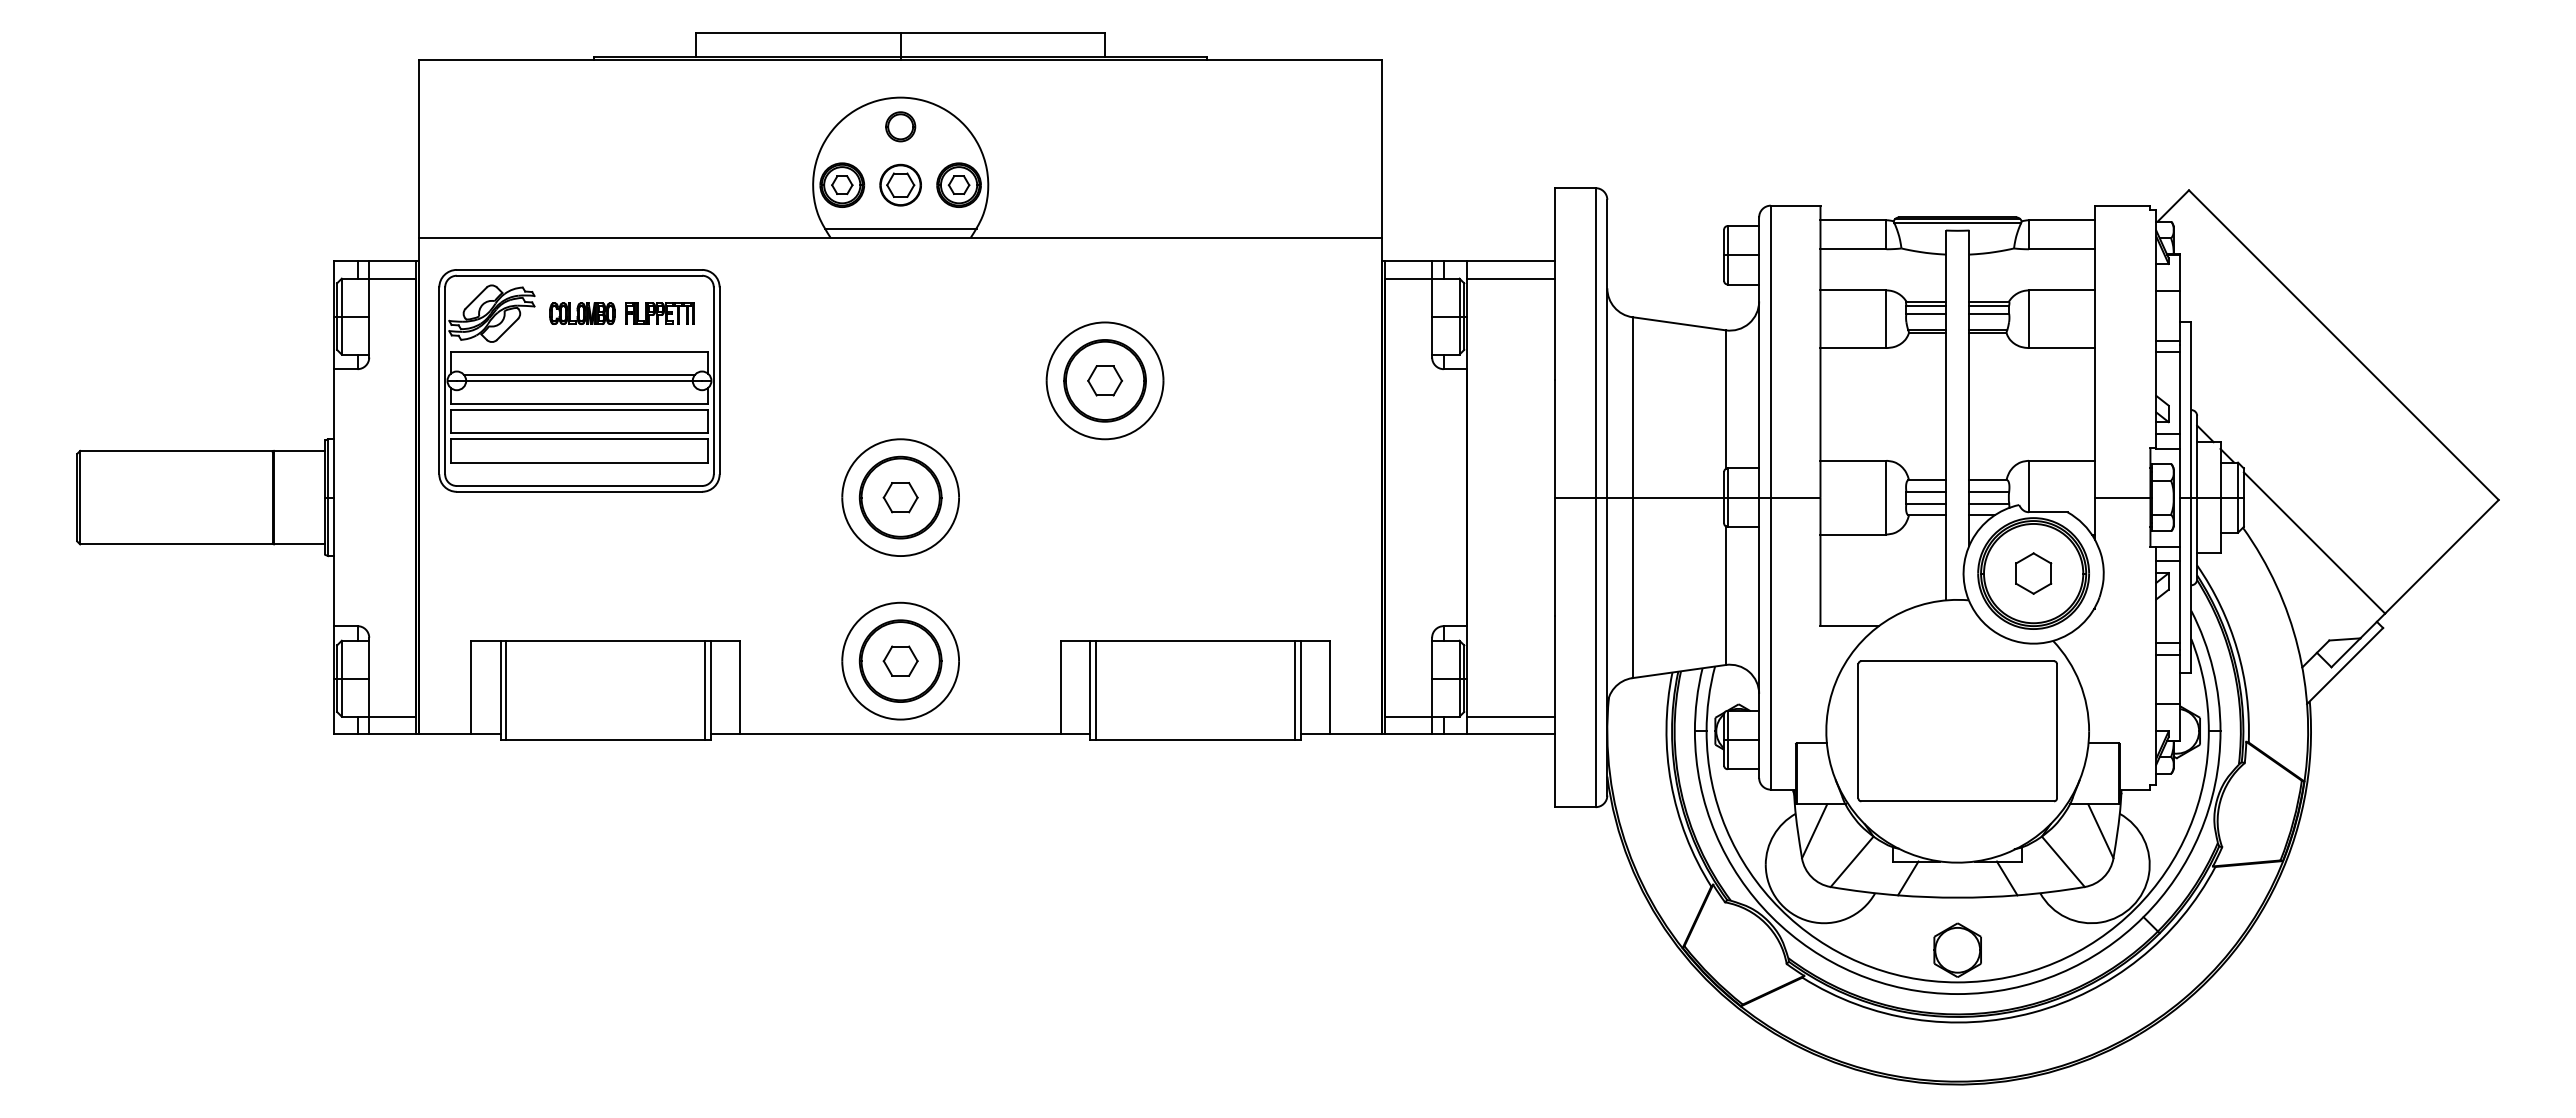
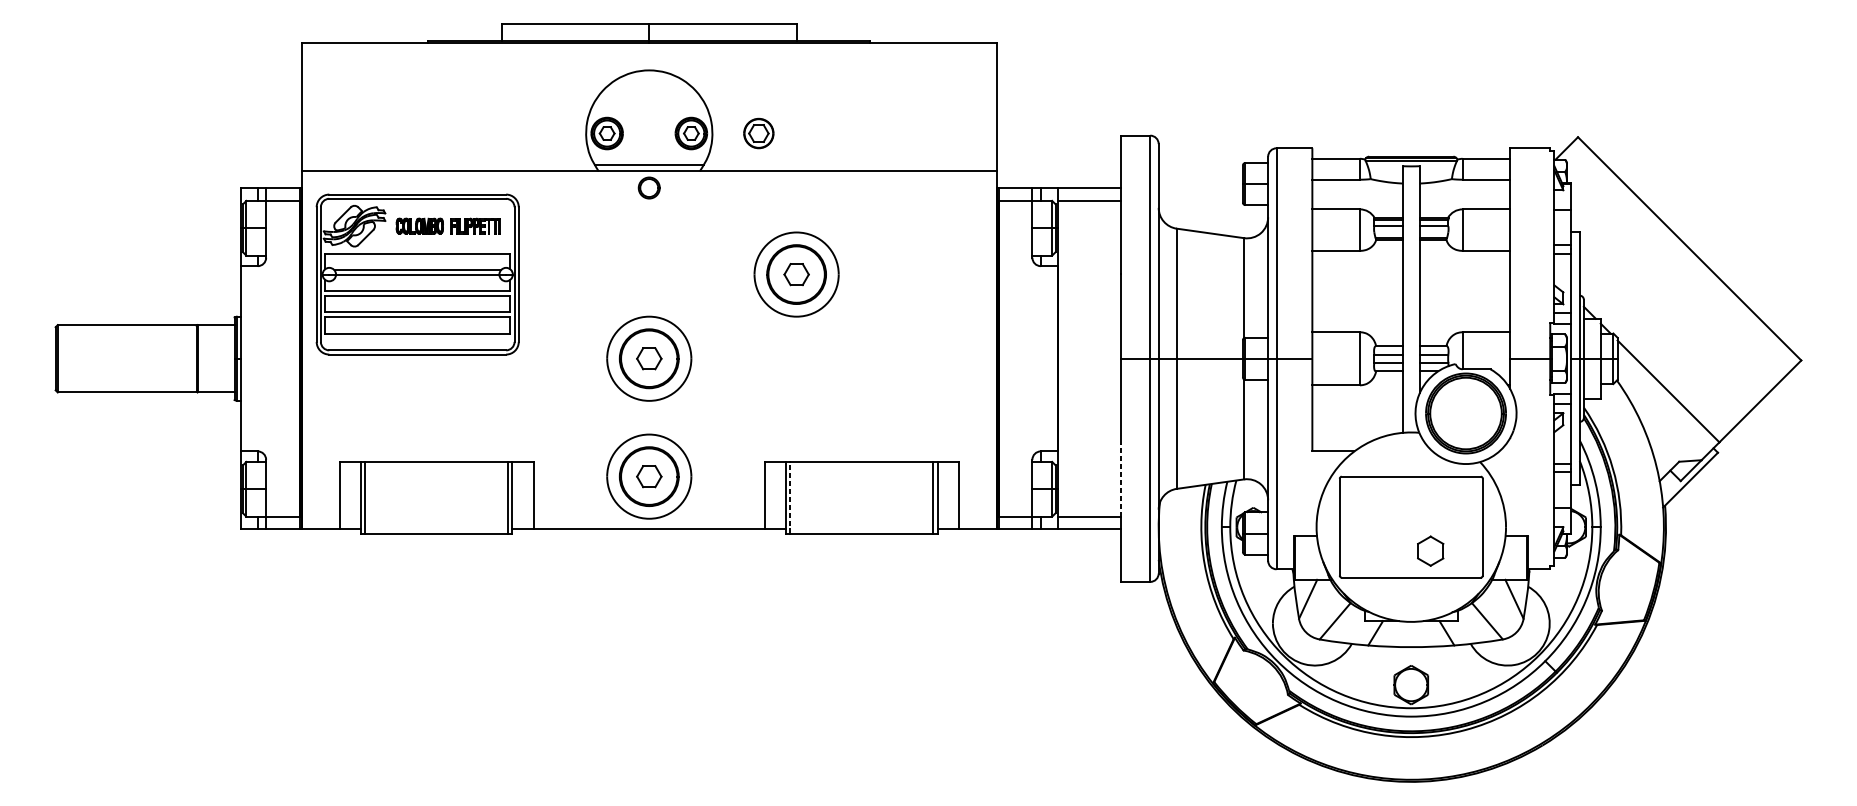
part: (900, 126) -> (649, 187), moved
part: (900, 184) -> (758, 133), moved
part: (2033, 573) -> (1430, 551), moved
line: (1554, 666) -> (1120, 480), solid -> dashed
line: (1096, 690) -> (790, 497), solid -> dashed

